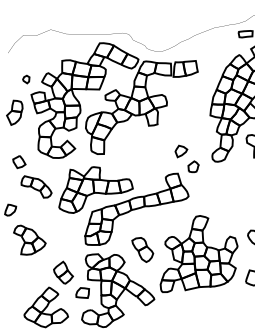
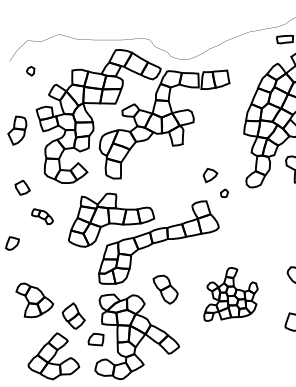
part: (26, 79) -> (30, 71), moved
part: (193, 166) -> (224, 192), size x0.6
part: (36, 186) -> (42, 216), size x0.6
part: (29, 239) -> (34, 299), moved
part: (198, 253) -> (230, 293), size x0.6

